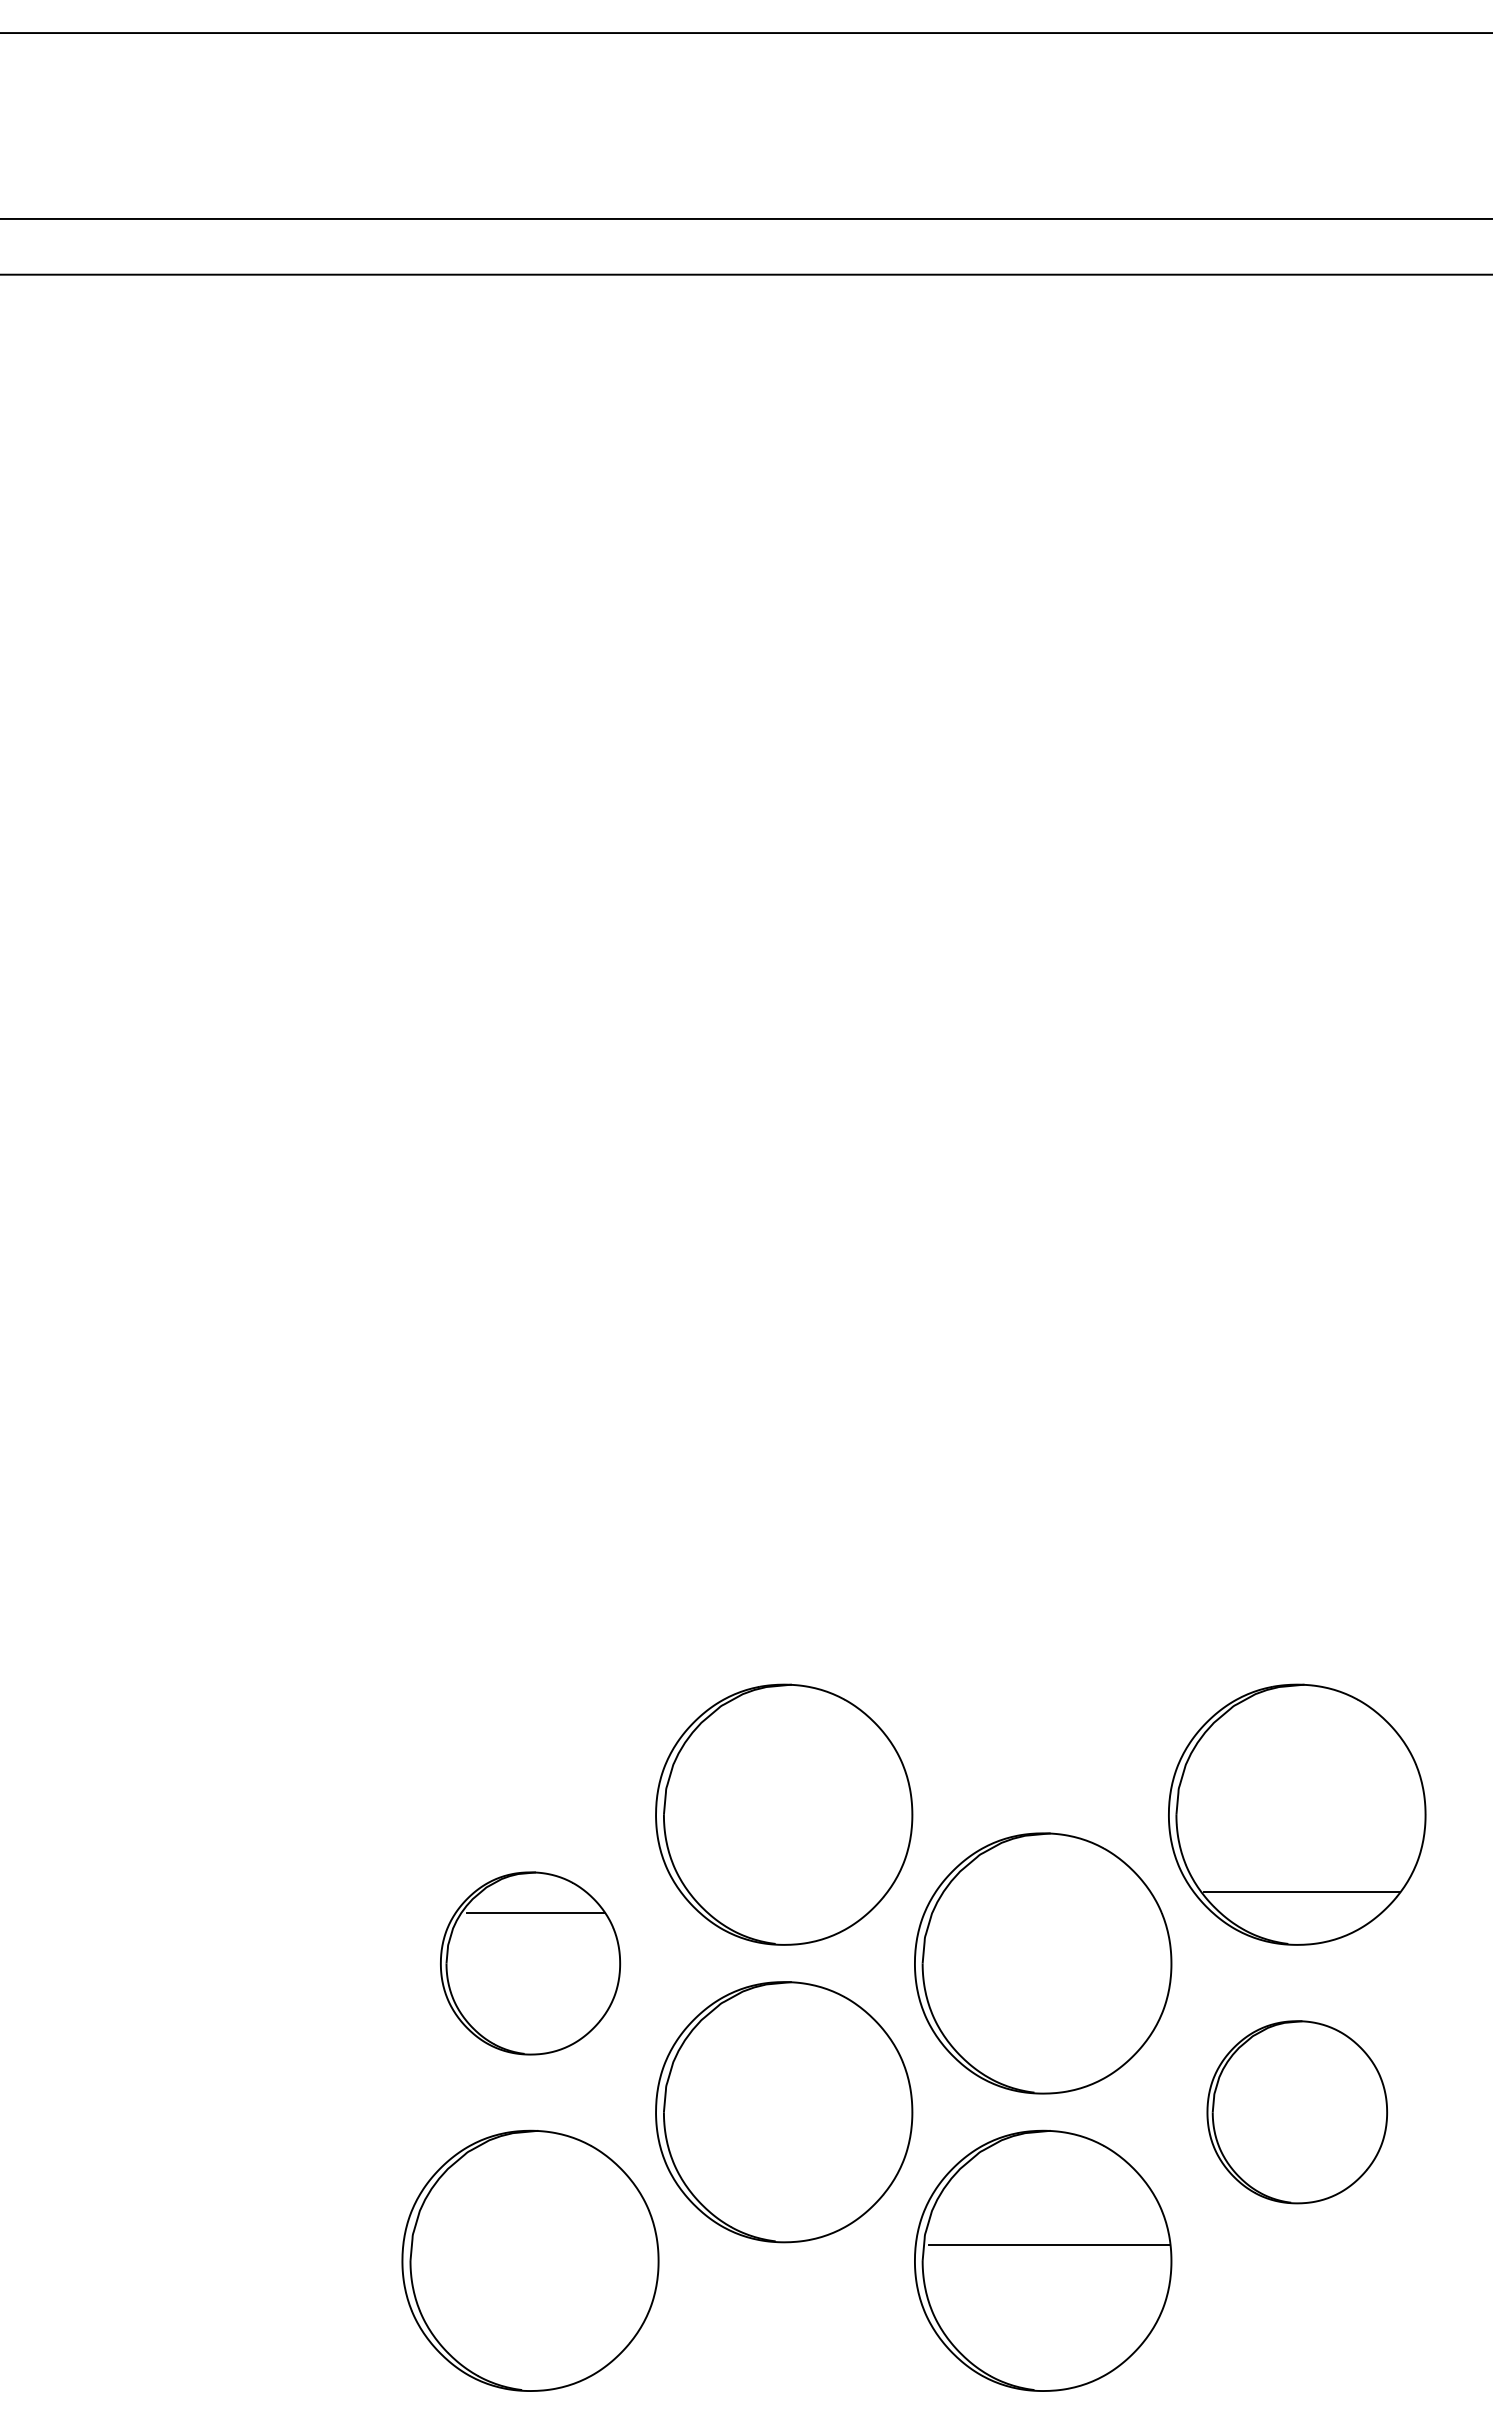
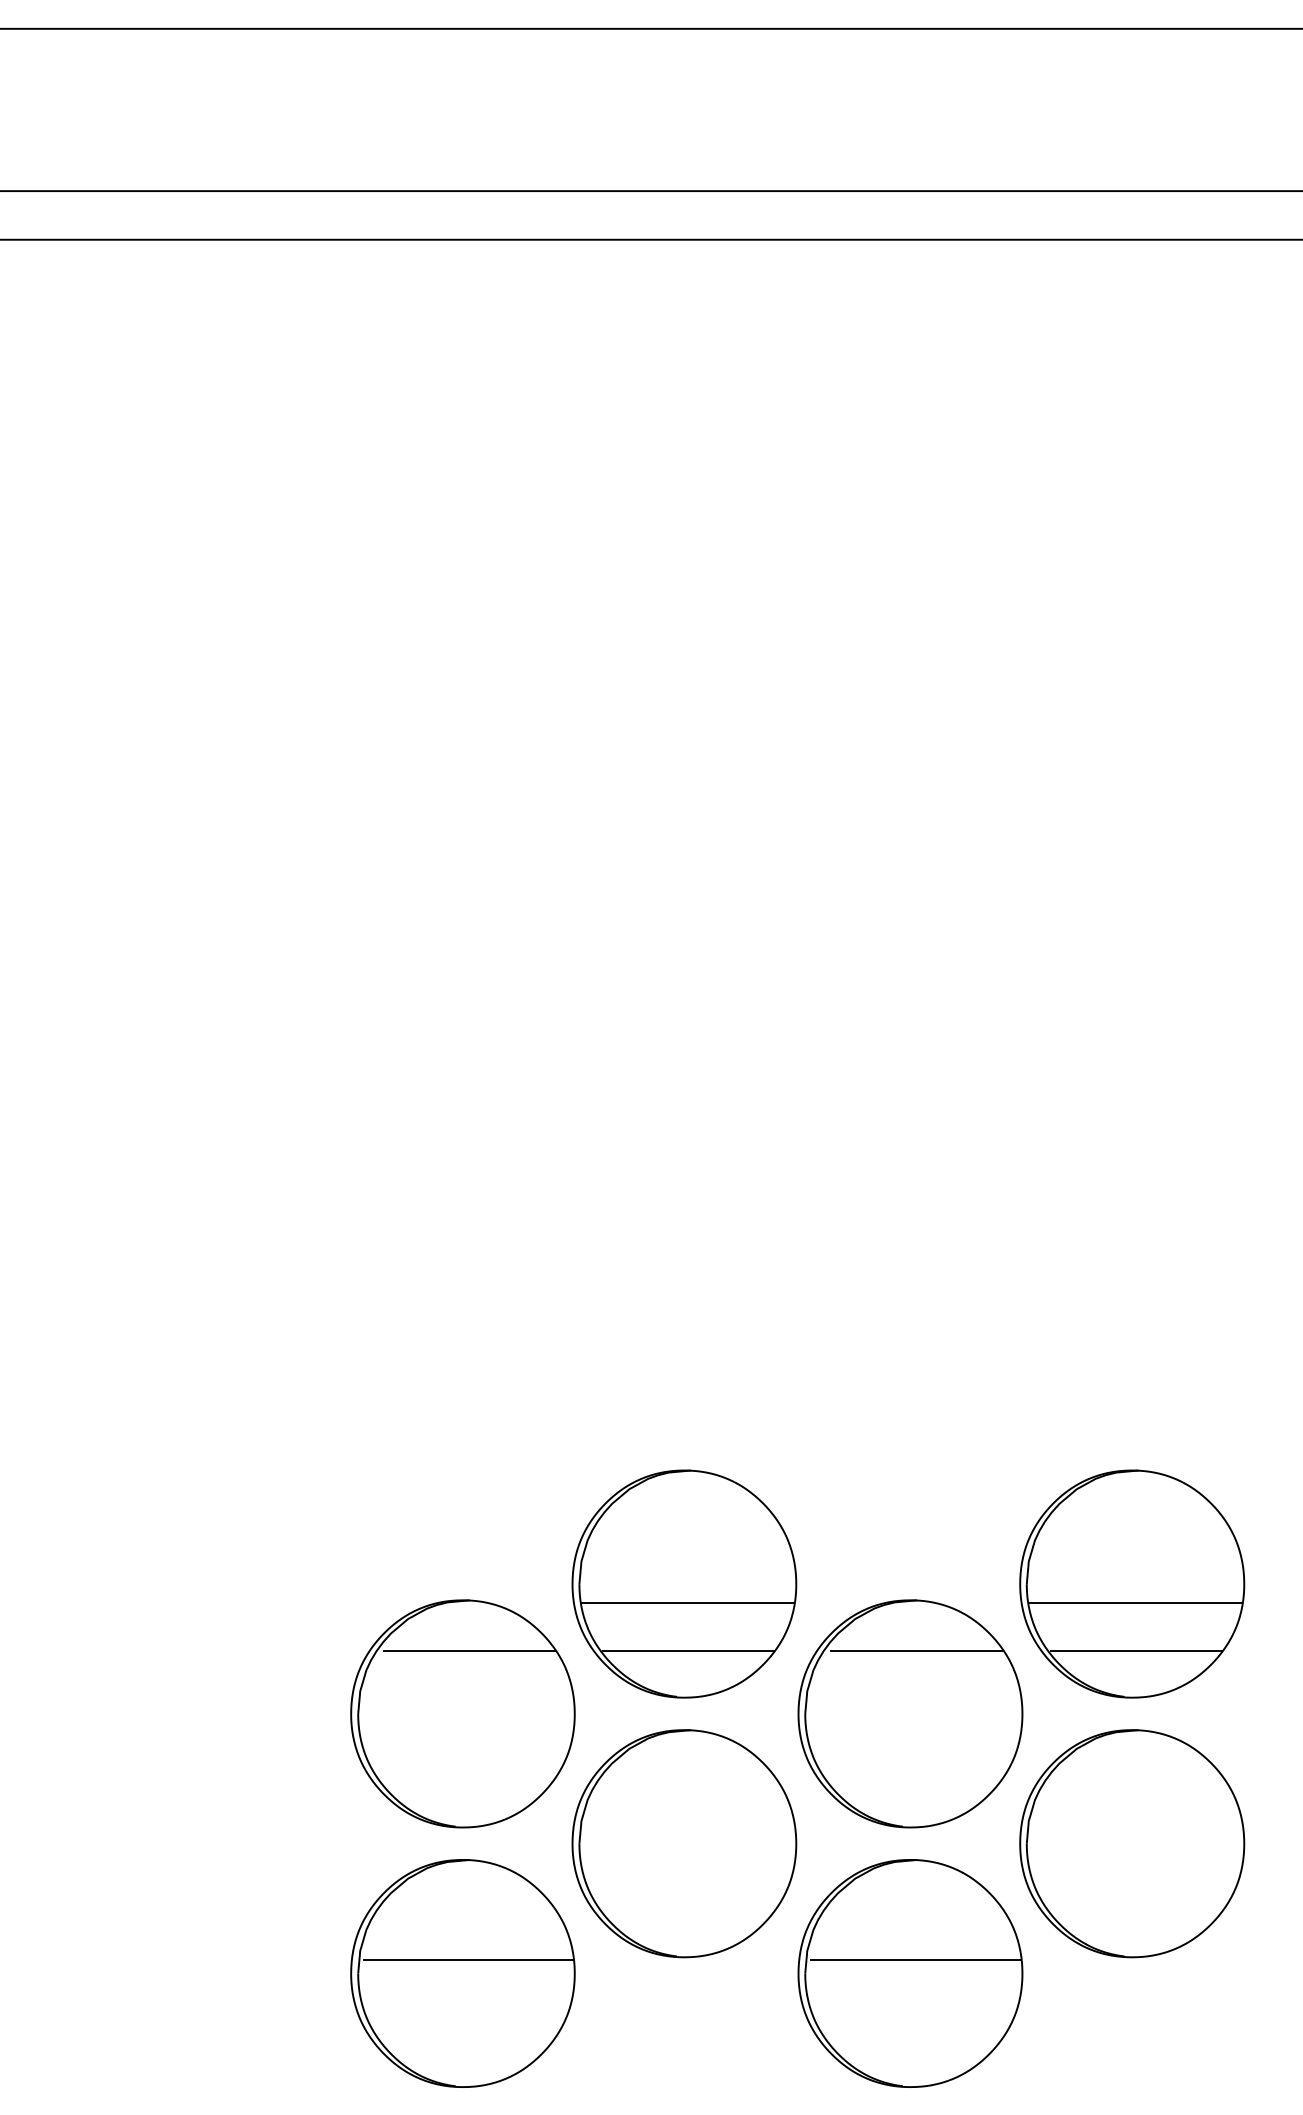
line: (787, 1836) -> (687, 1603), added
line: (1300, 1836) -> (1135, 1603), added
line: (788, 1891) -> (688, 1651), added
line: (1050, 1891) -> (916, 1651), added
part: (530, 1963) -> (462, 1713), size x1.43
part: (1297, 2112) -> (1132, 1843), size x1.43
line: (536, 2245) -> (468, 1960), added

